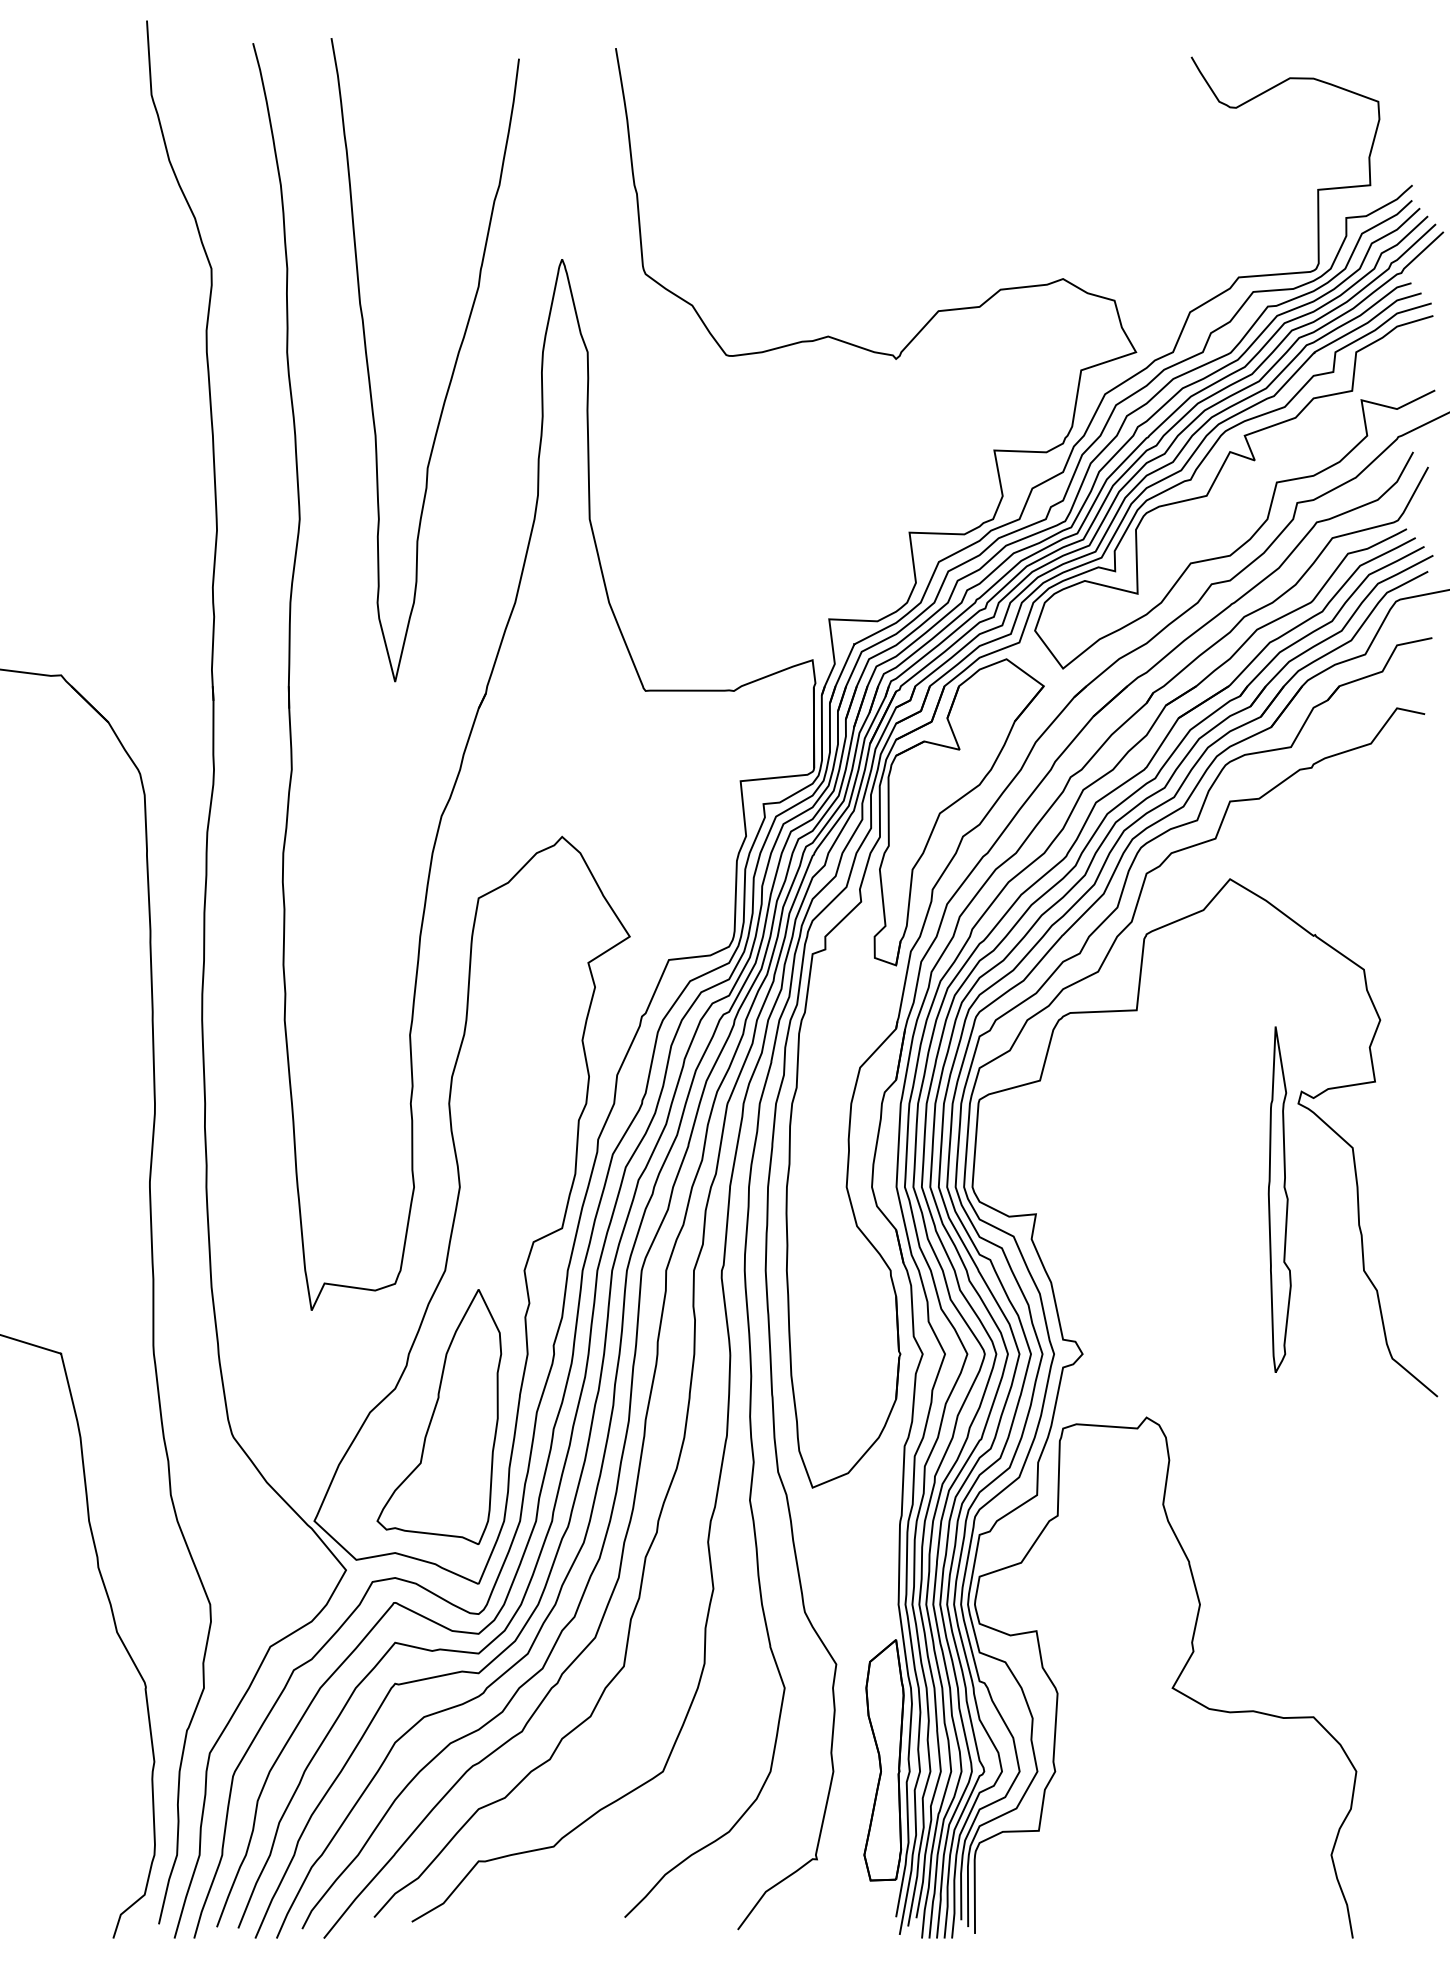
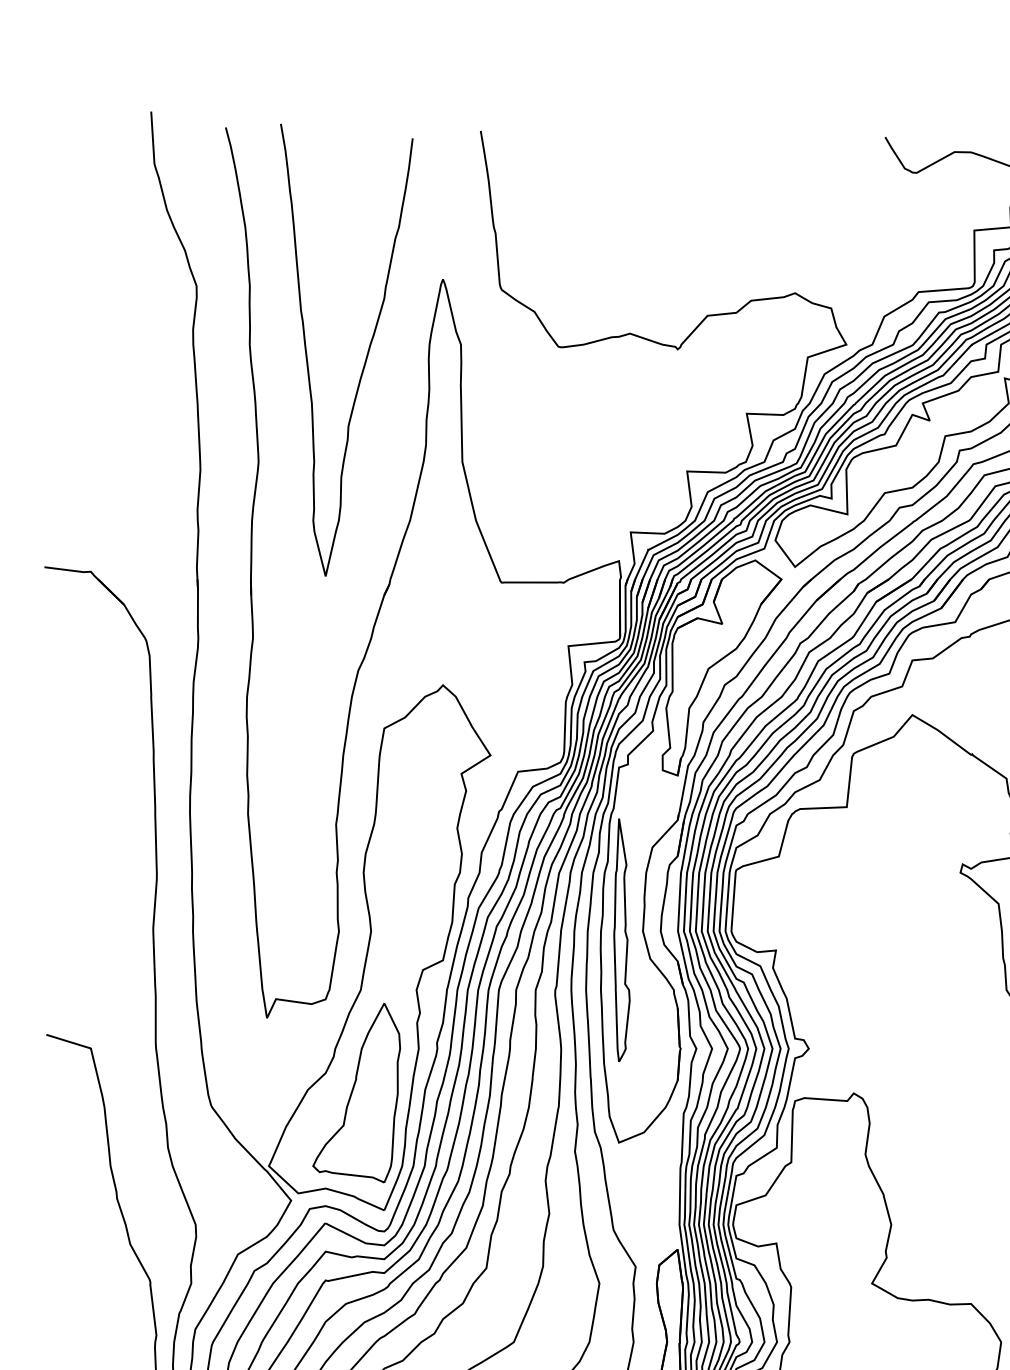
part: (1279, 1199) -> (621, 940), moved

